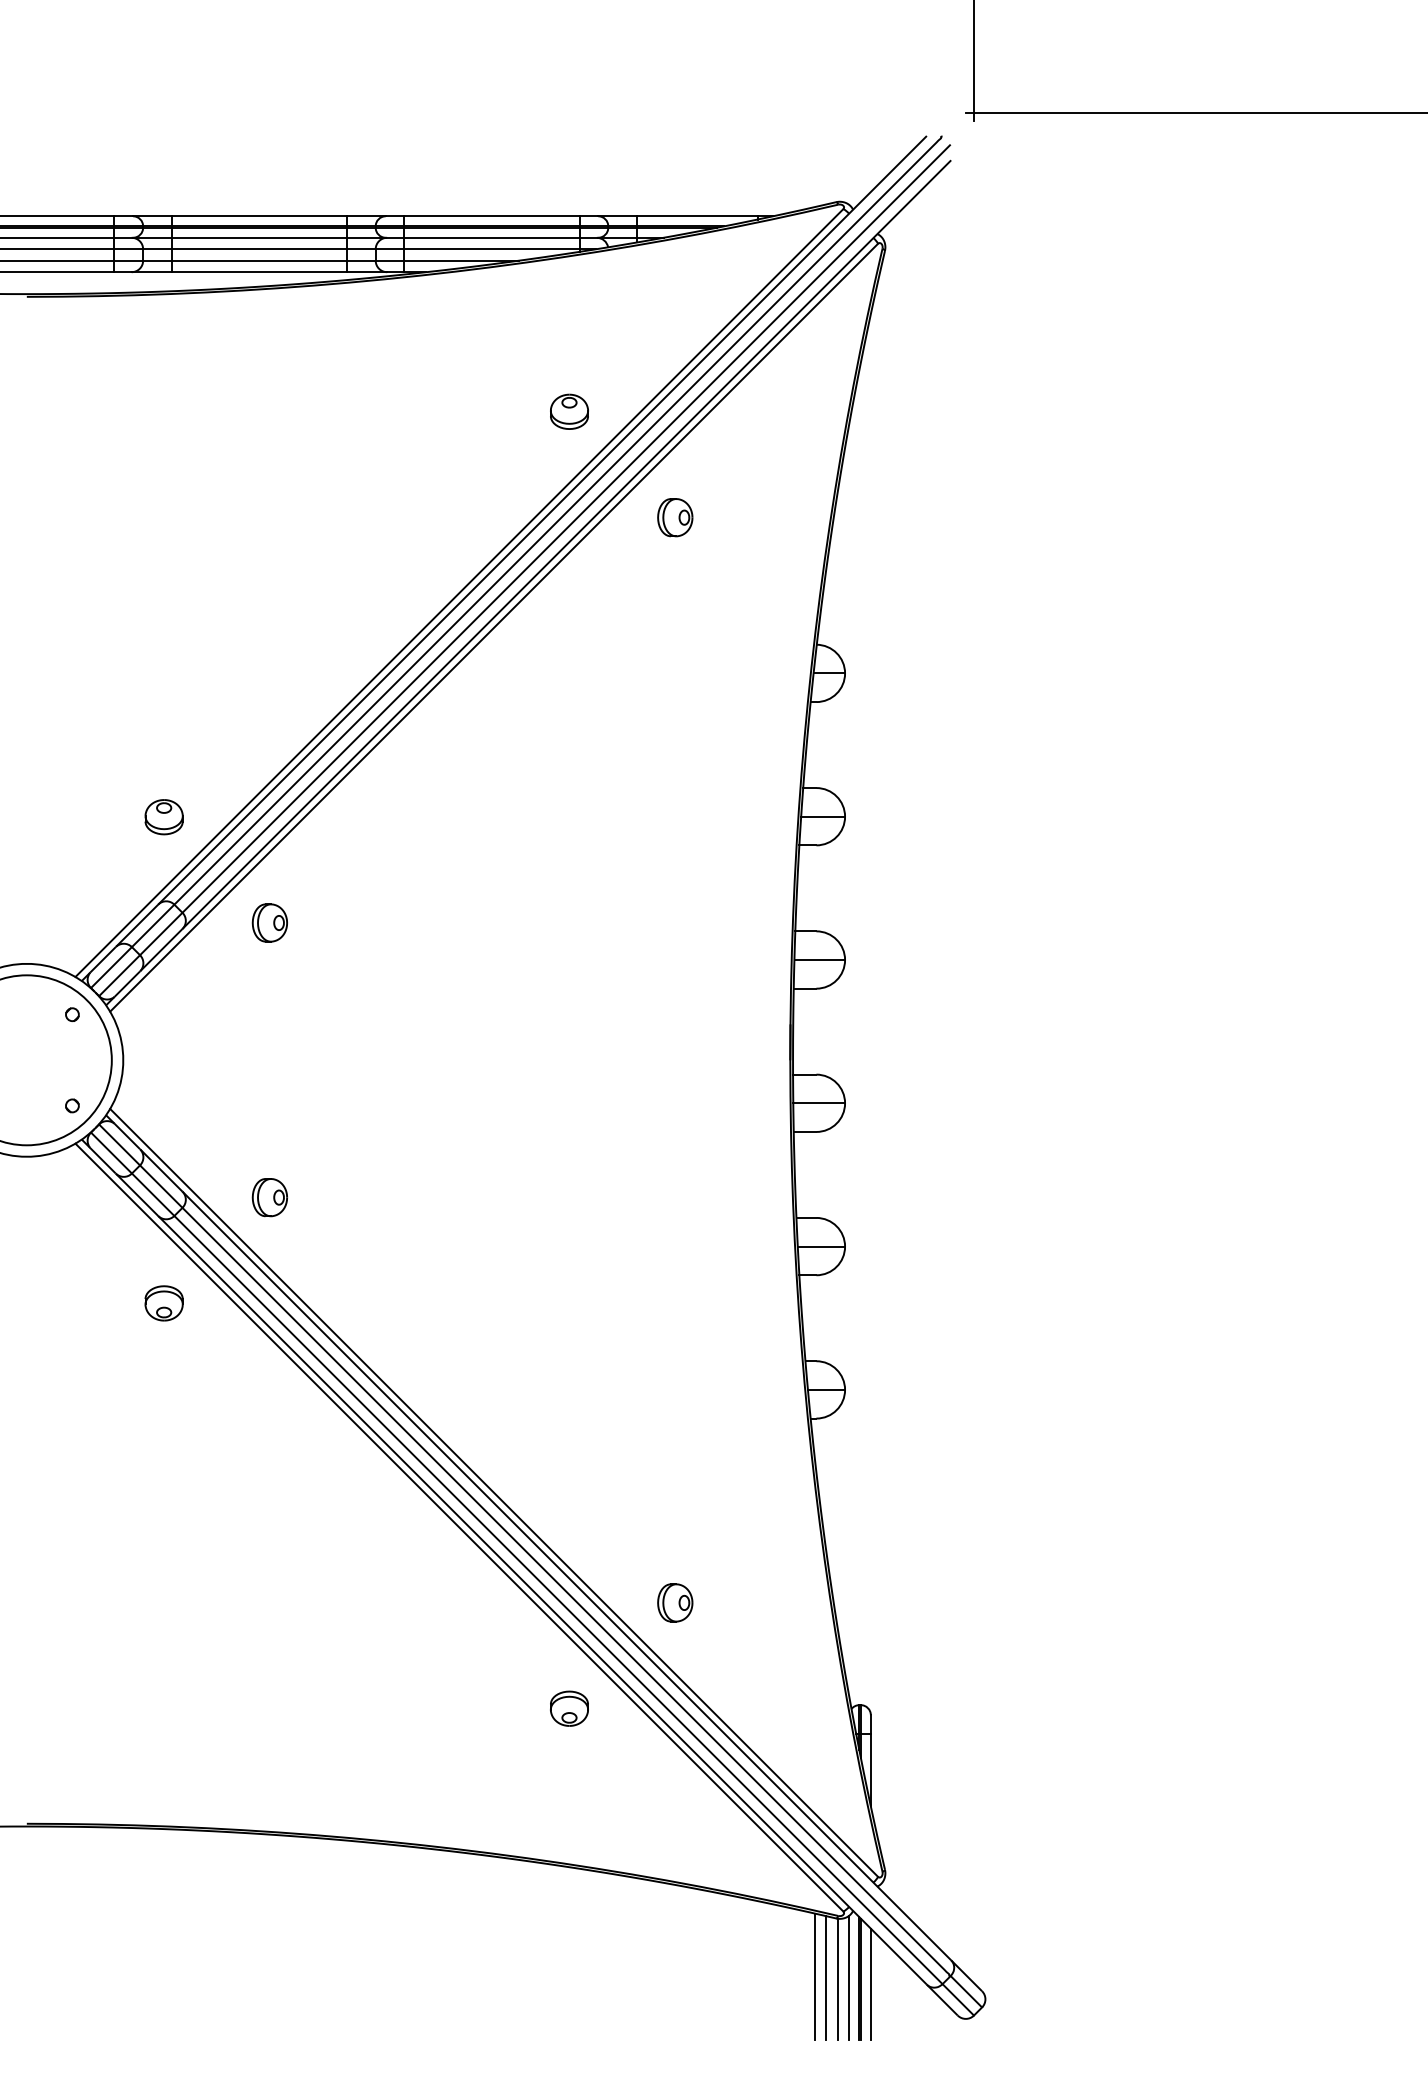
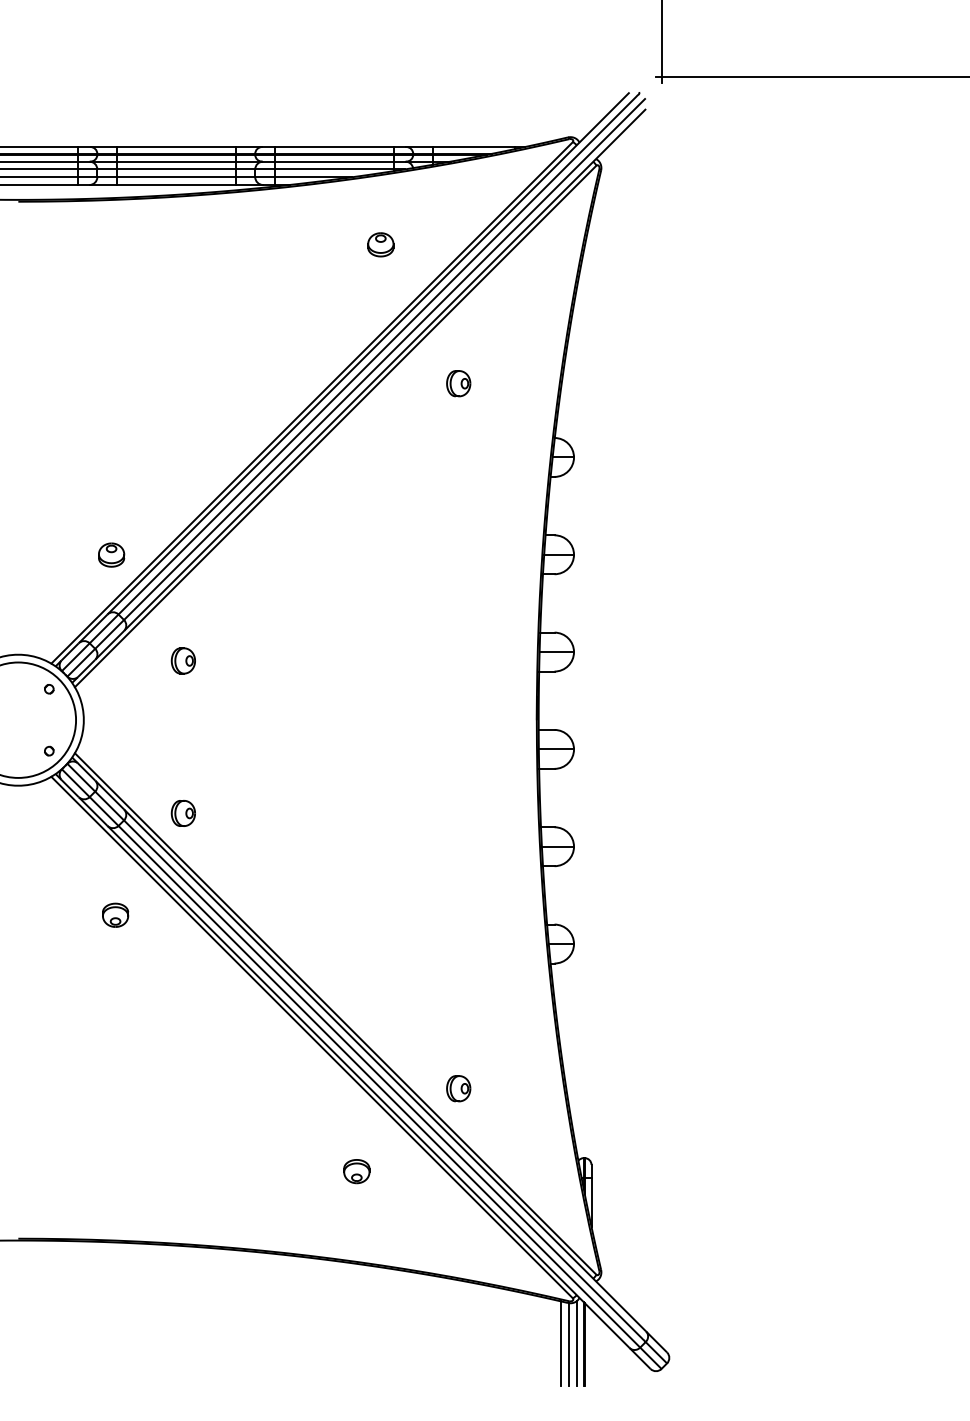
part: (568, 411) -> (380, 244), moved
part: (674, 517) -> (458, 383), moved
part: (268, 922) -> (182, 660), moved
part: (164, 1302) -> (115, 914), moved
part: (568, 1708) -> (356, 1171), moved
line: (814, 1976) -> (553, 1342), removed
line: (870, 1983) -> (591, 1347), removed

